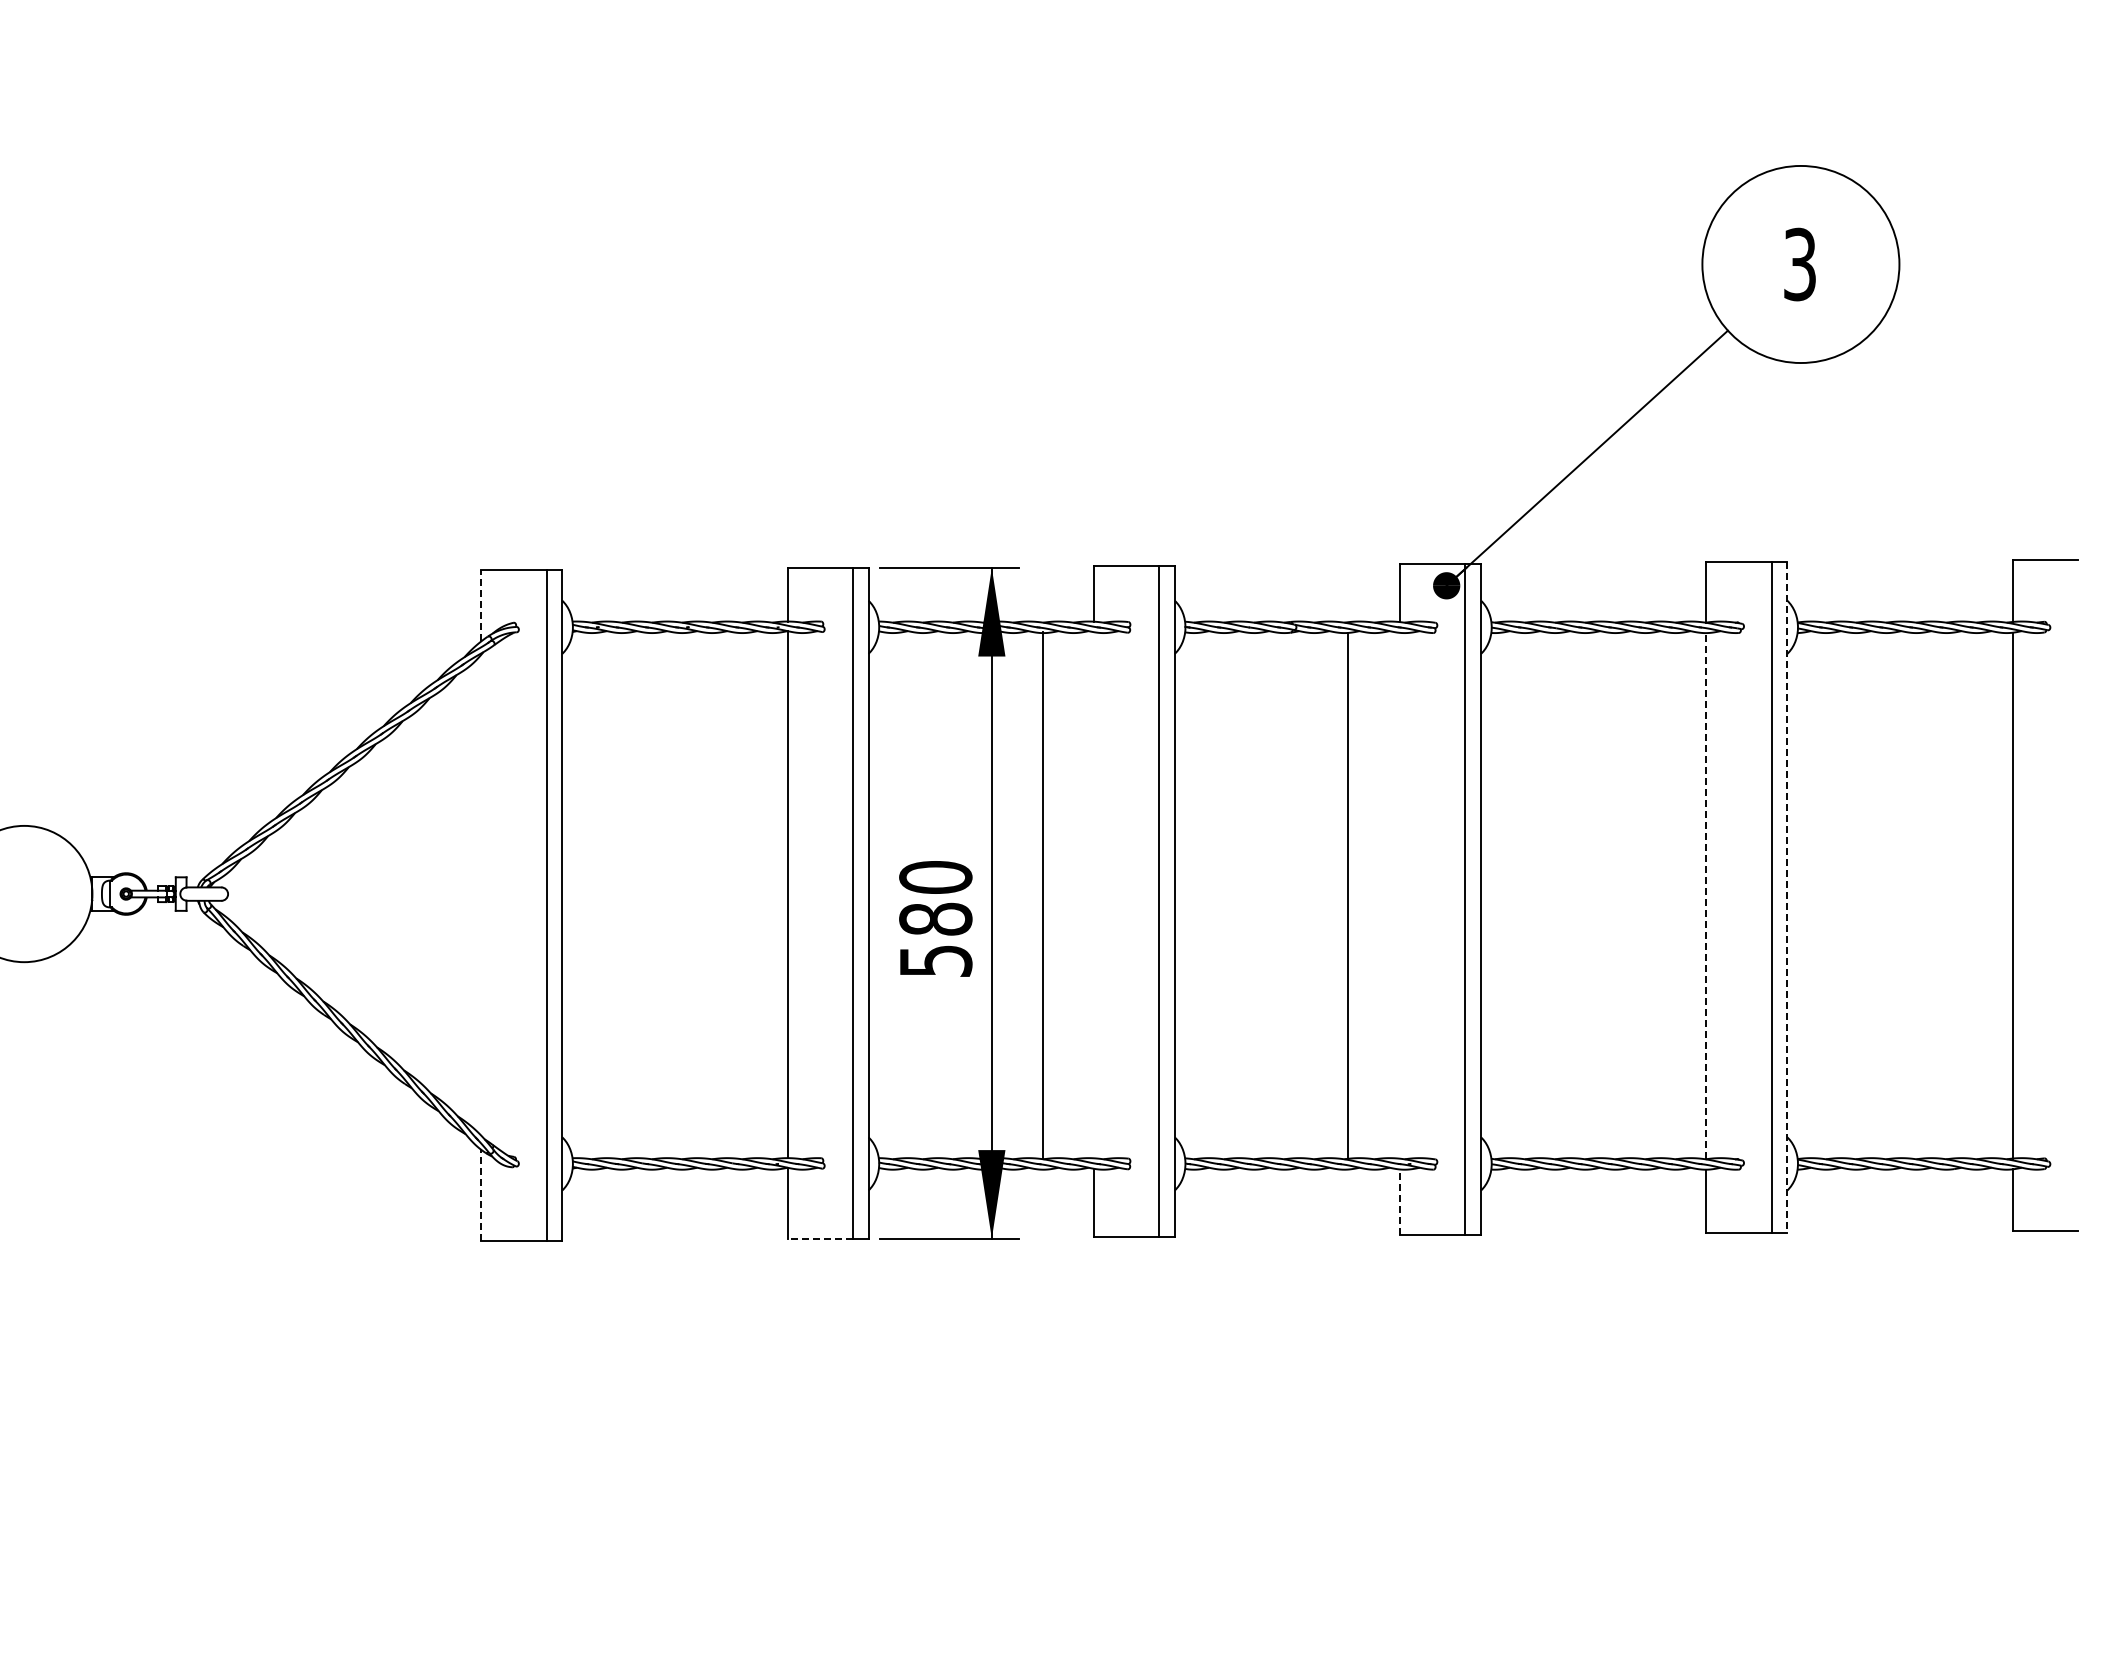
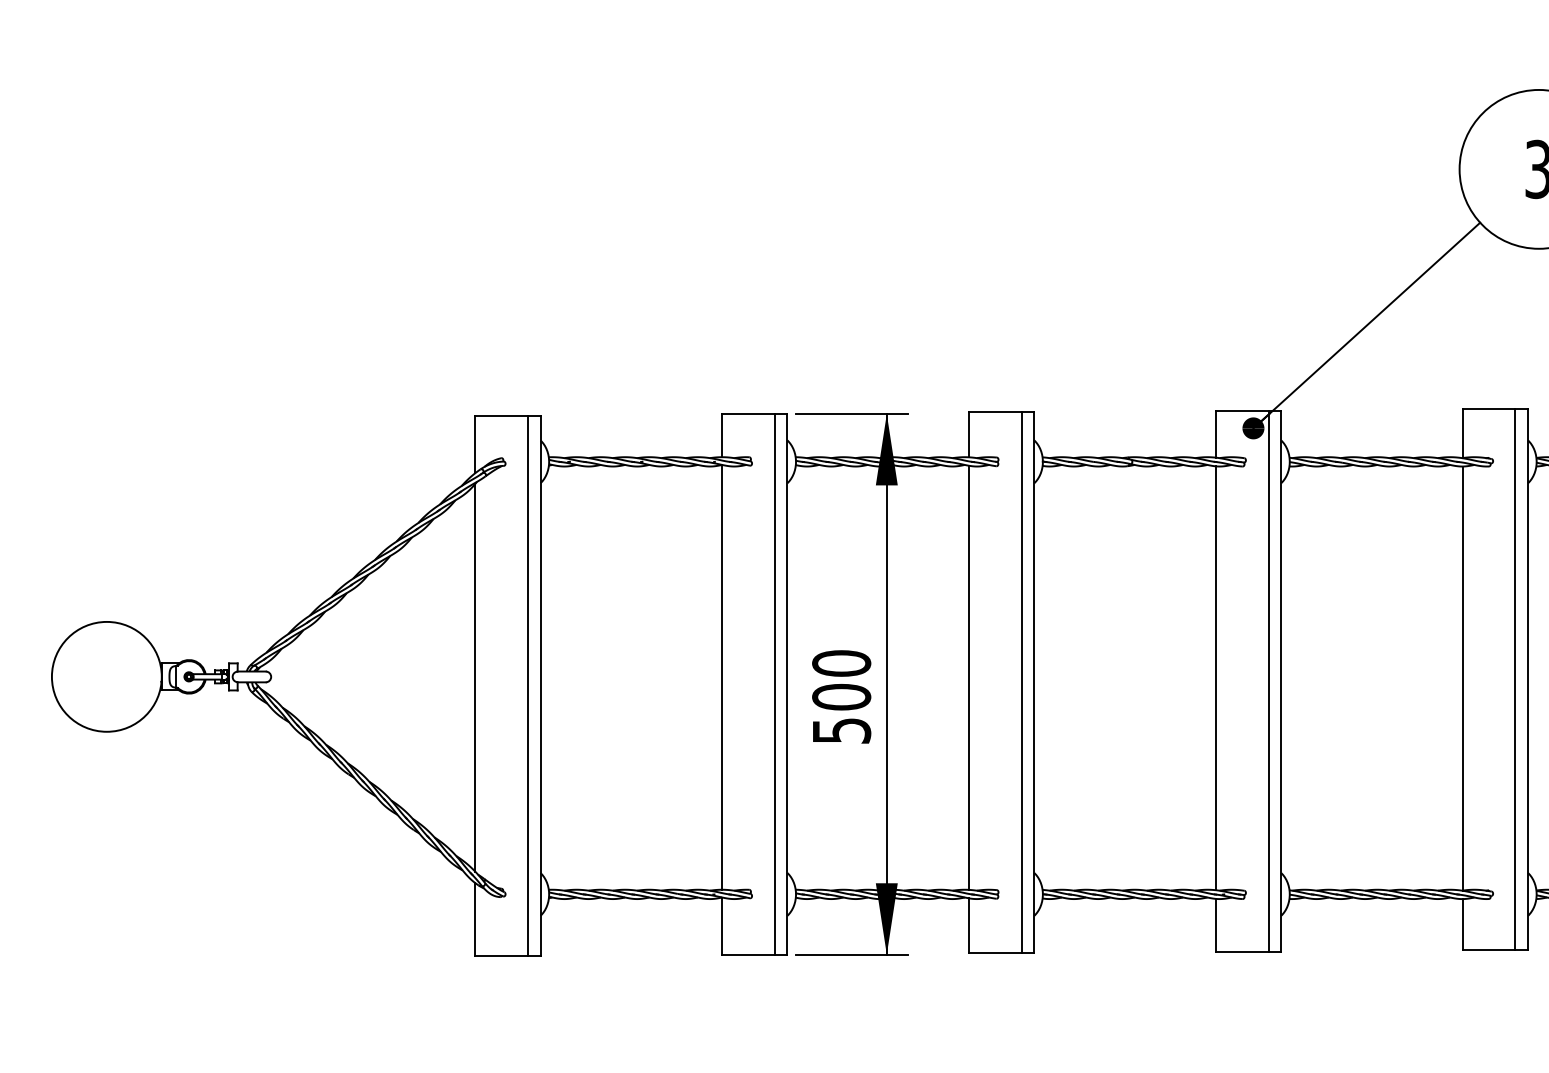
line: (481, 605) -> (475, 444), dashed -> solid
line: (481, 894) -> (475, 677), added
line: (1042, 895) -> (968, 678), moved
line: (1348, 895) -> (1216, 678), moved
line: (1706, 895) -> (1462, 678), dashed -> solid
line: (1787, 898) -> (1528, 680), dashed -> solid
text: (935, 918) -> (841, 696), 580 -> 500
line: (481, 1194) -> (475, 919), dashed -> solid
line: (1400, 1202) -> (1216, 925), dashed -> solid
line: (820, 1238) -> (748, 954), dashed -> solid

